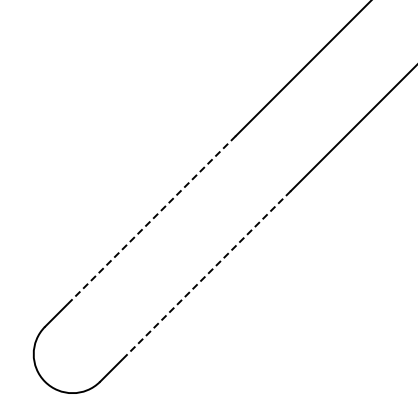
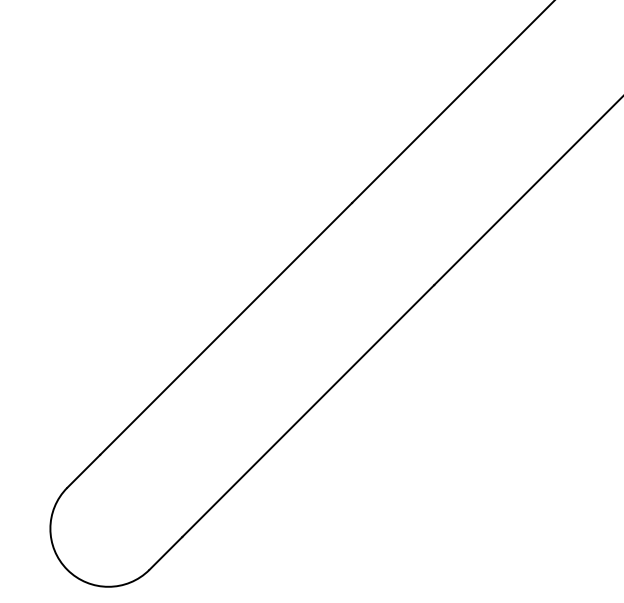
line: (151, 220) -> (226, 329), dashed -> solid
line: (206, 275) -> (308, 411), dashed -> solid

